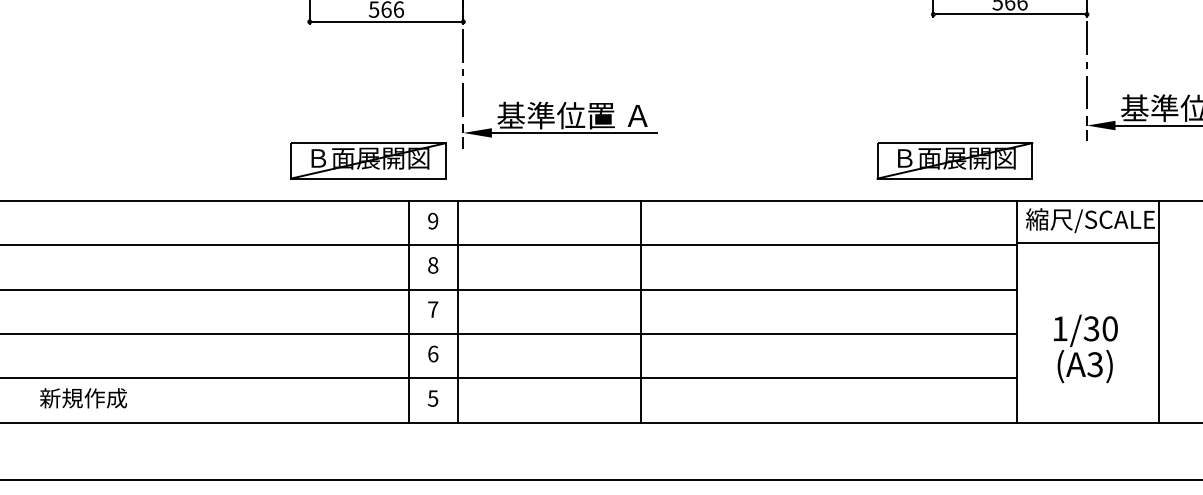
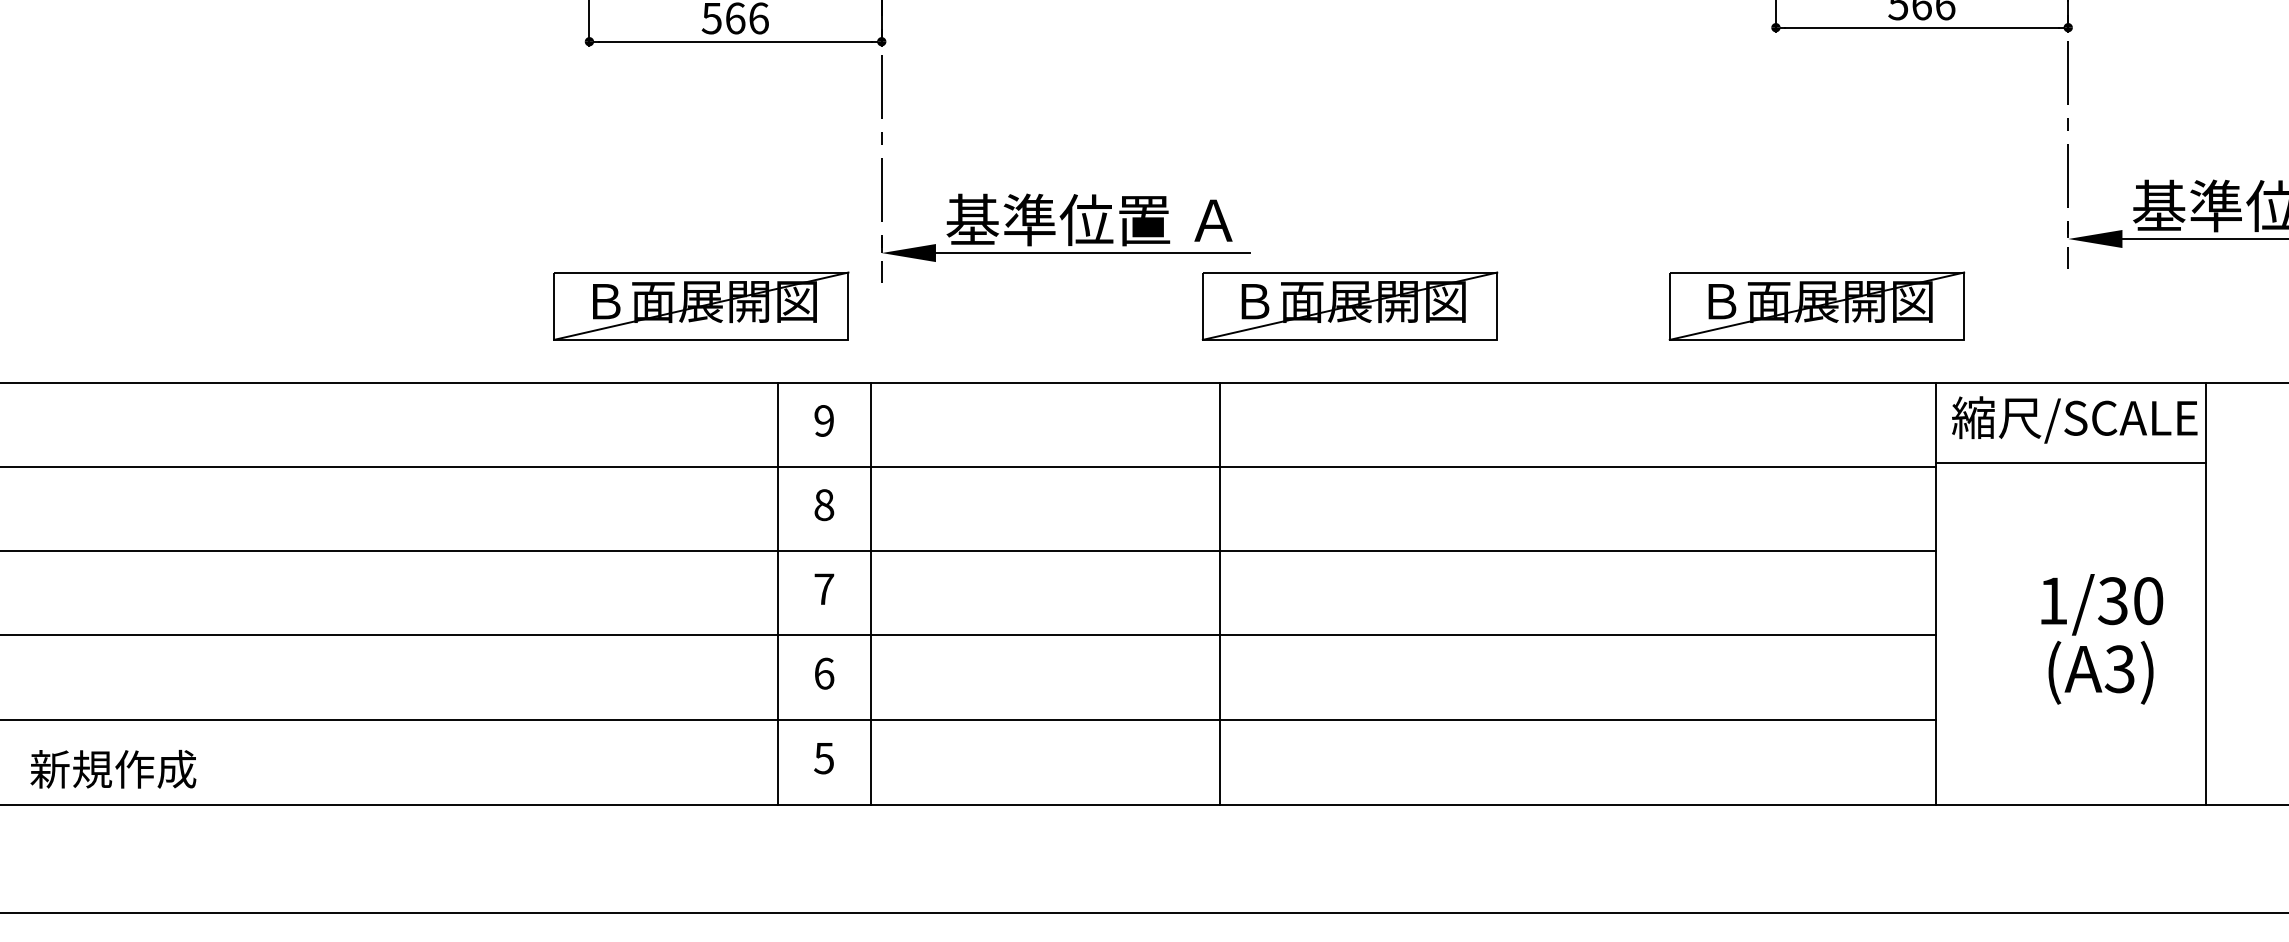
part: (709, 160) -> (1349, 305), added
text: (1085, 348) -> (2101, 638), moved
text: (83, 398) -> (113, 769), moved

